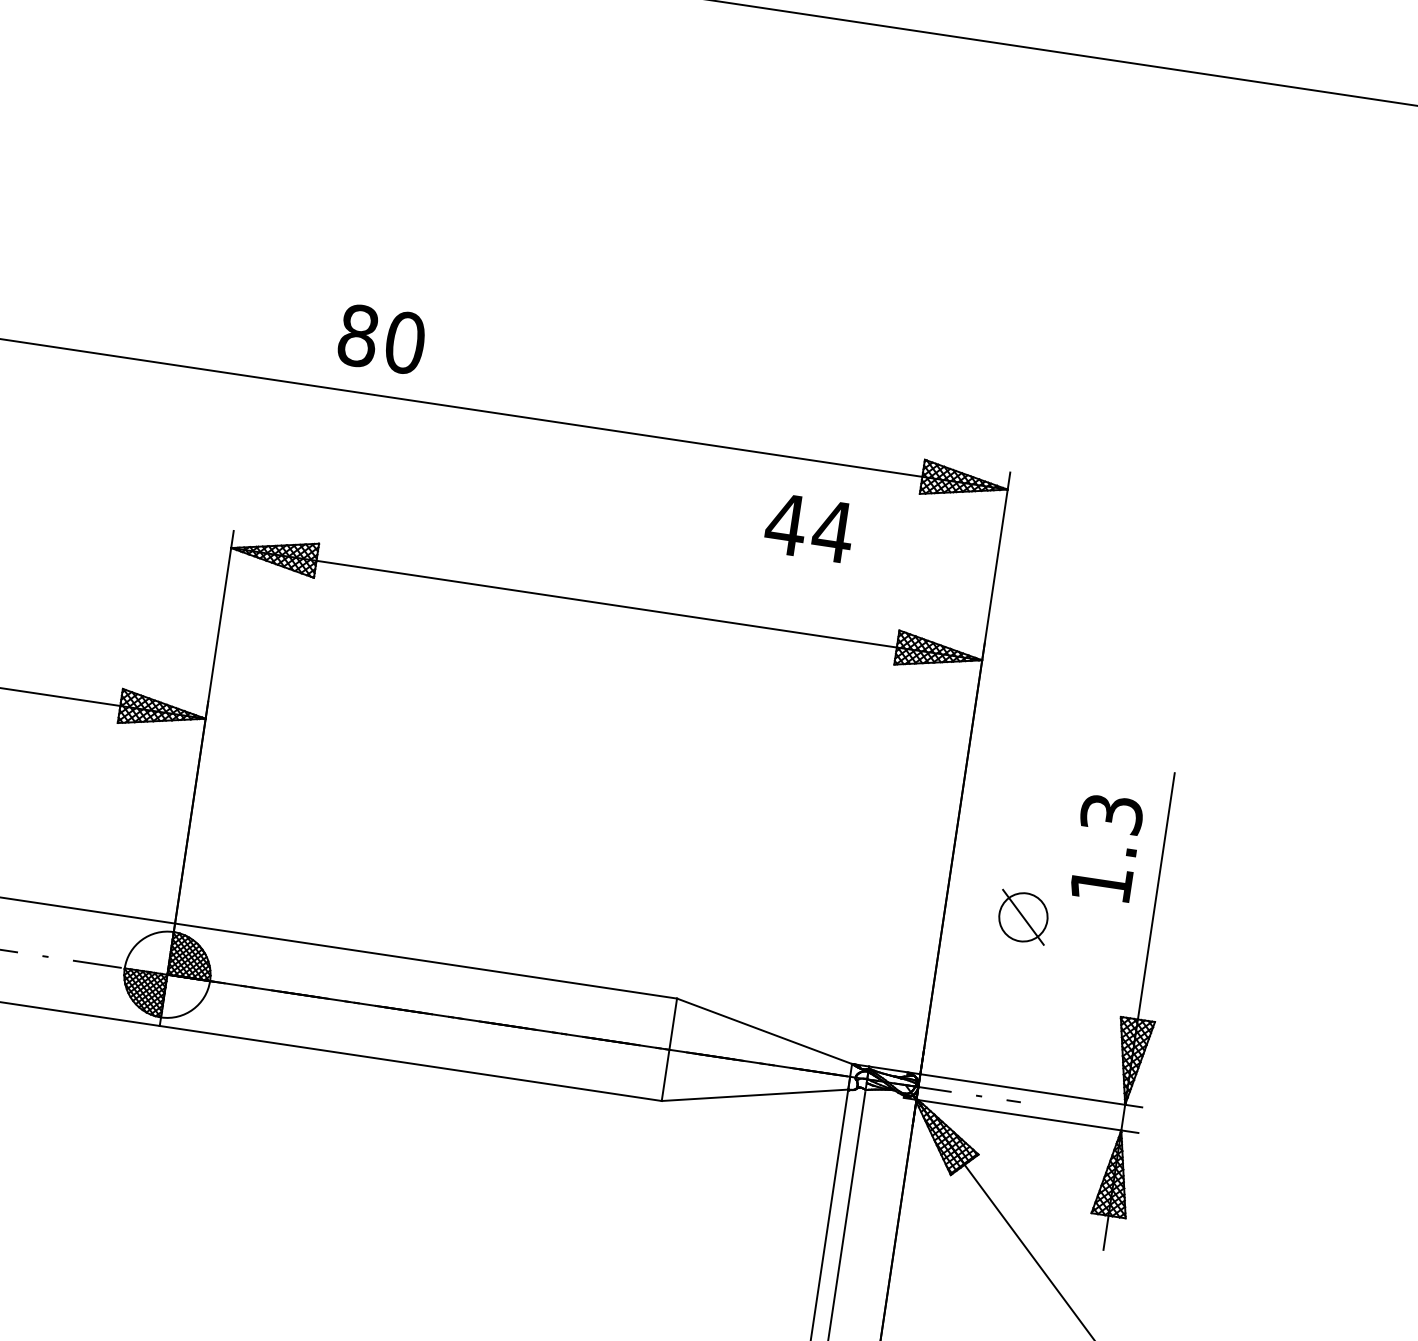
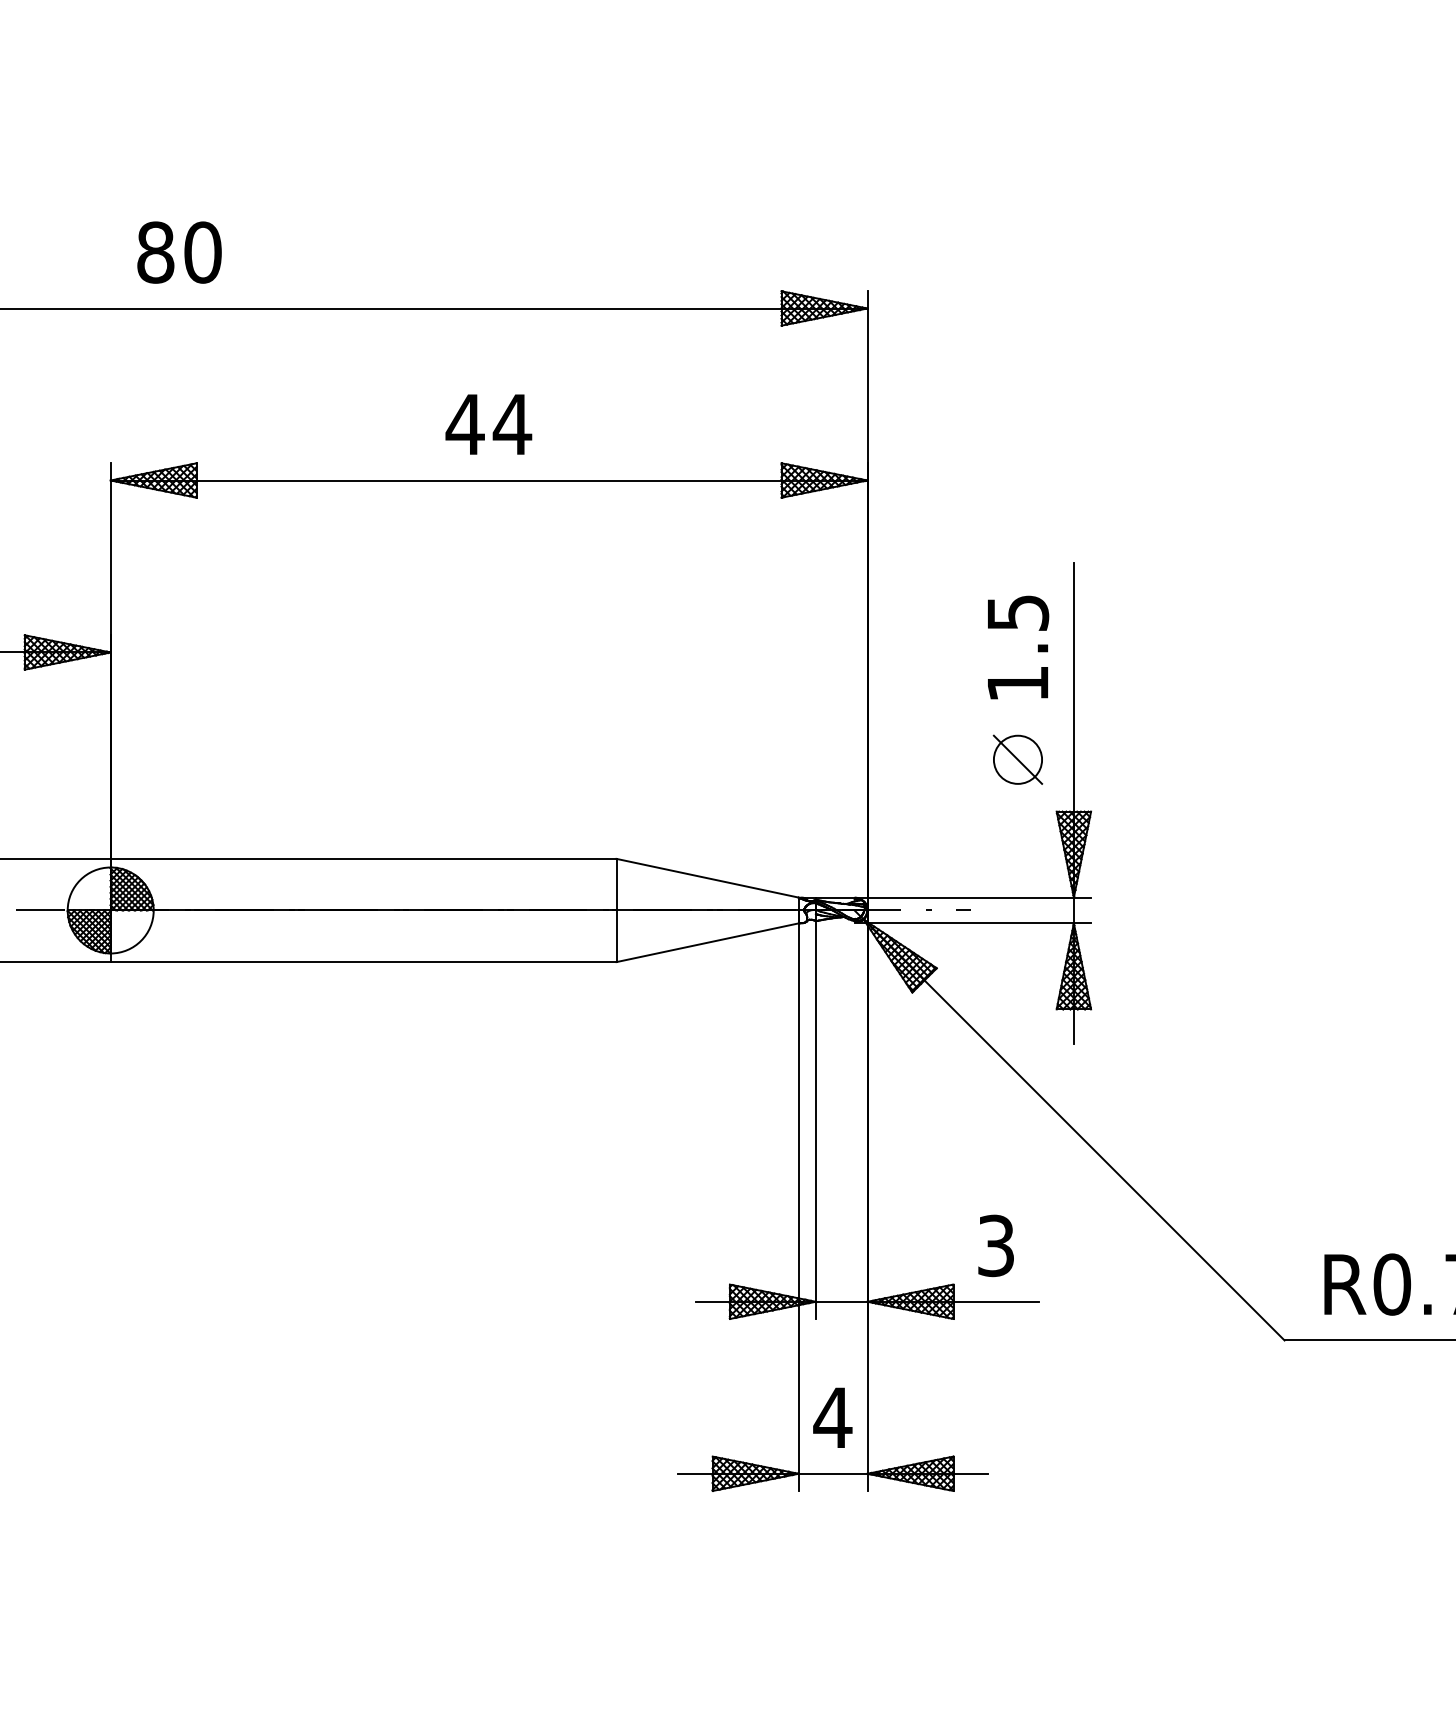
text: (381, 339) -> (179, 252), moved
text: (809, 527) -> (488, 424), moved
text: (1111, 813) -> (1017, 612), 1.3 -> 1.5
part: (1022, 916) -> (1017, 759), moved

